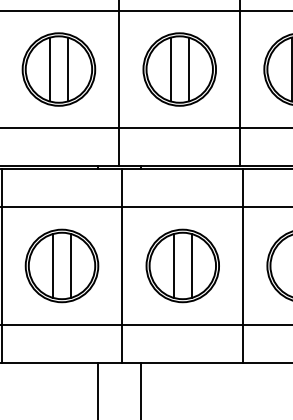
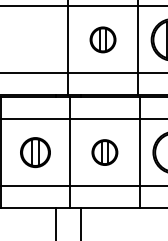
part: (58, 68) -> (33, 39), removed
part: (178, 68) -> (102, 39), size x0.6
part: (62, 265) -> (35, 152), size x0.7
part: (182, 265) -> (104, 152), size x0.6

